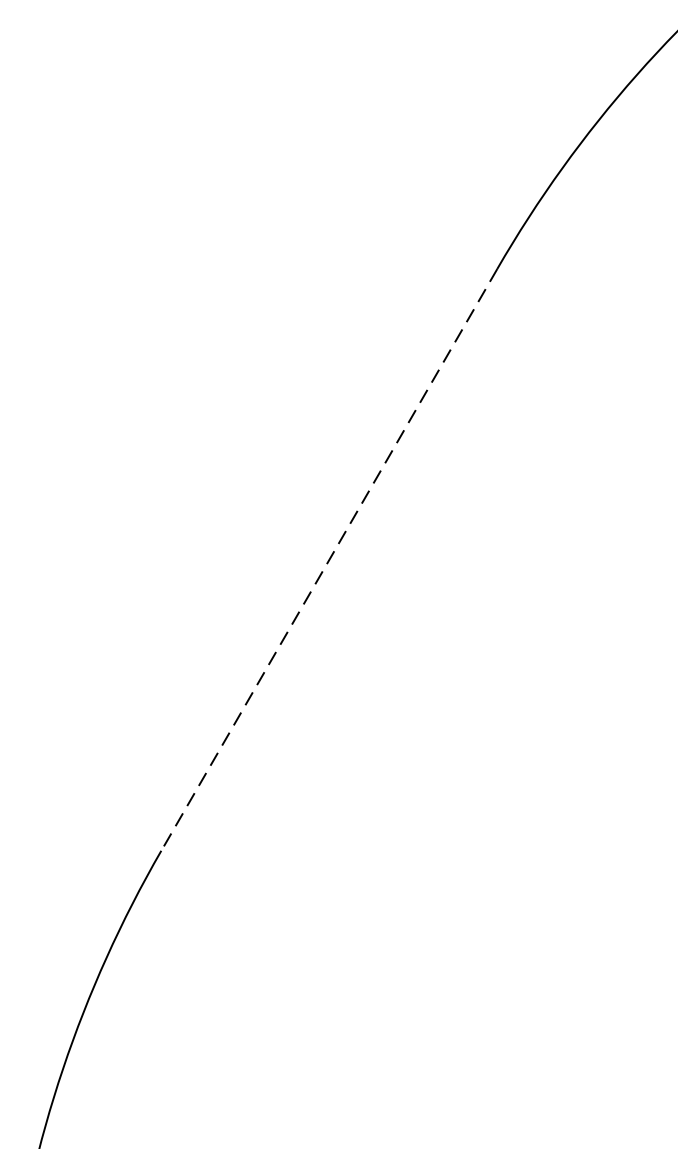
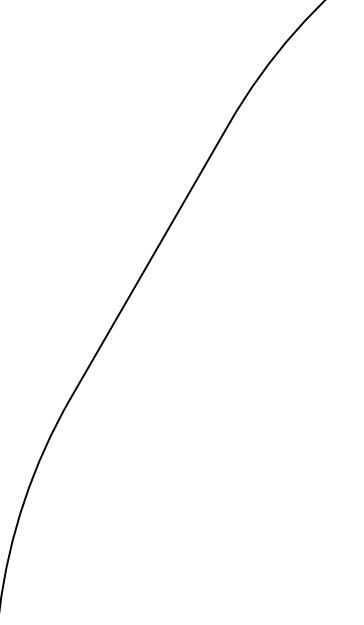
line: (329, 559) -> (150, 260), dashed -> solid

